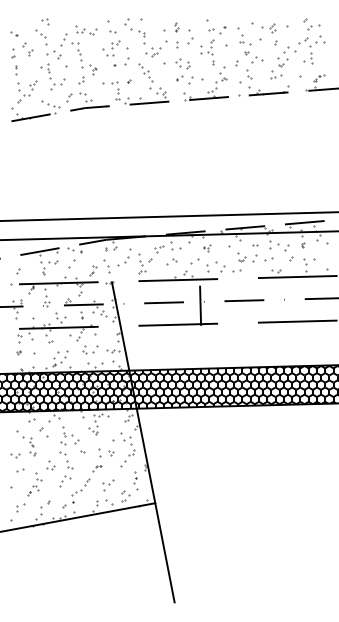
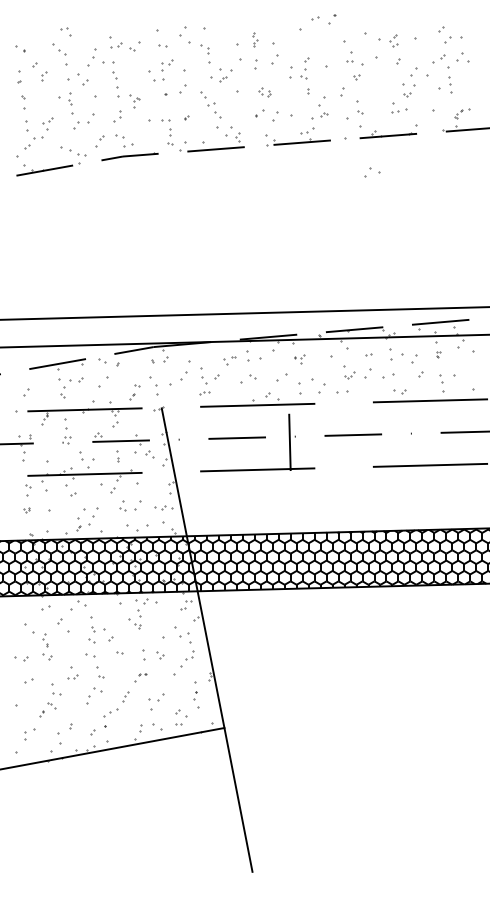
part: (217, 30) -> (324, 19), moved
part: (257, 59) -> (372, 171), moved
part: (182, 63) -> (263, 92), size x0.6

